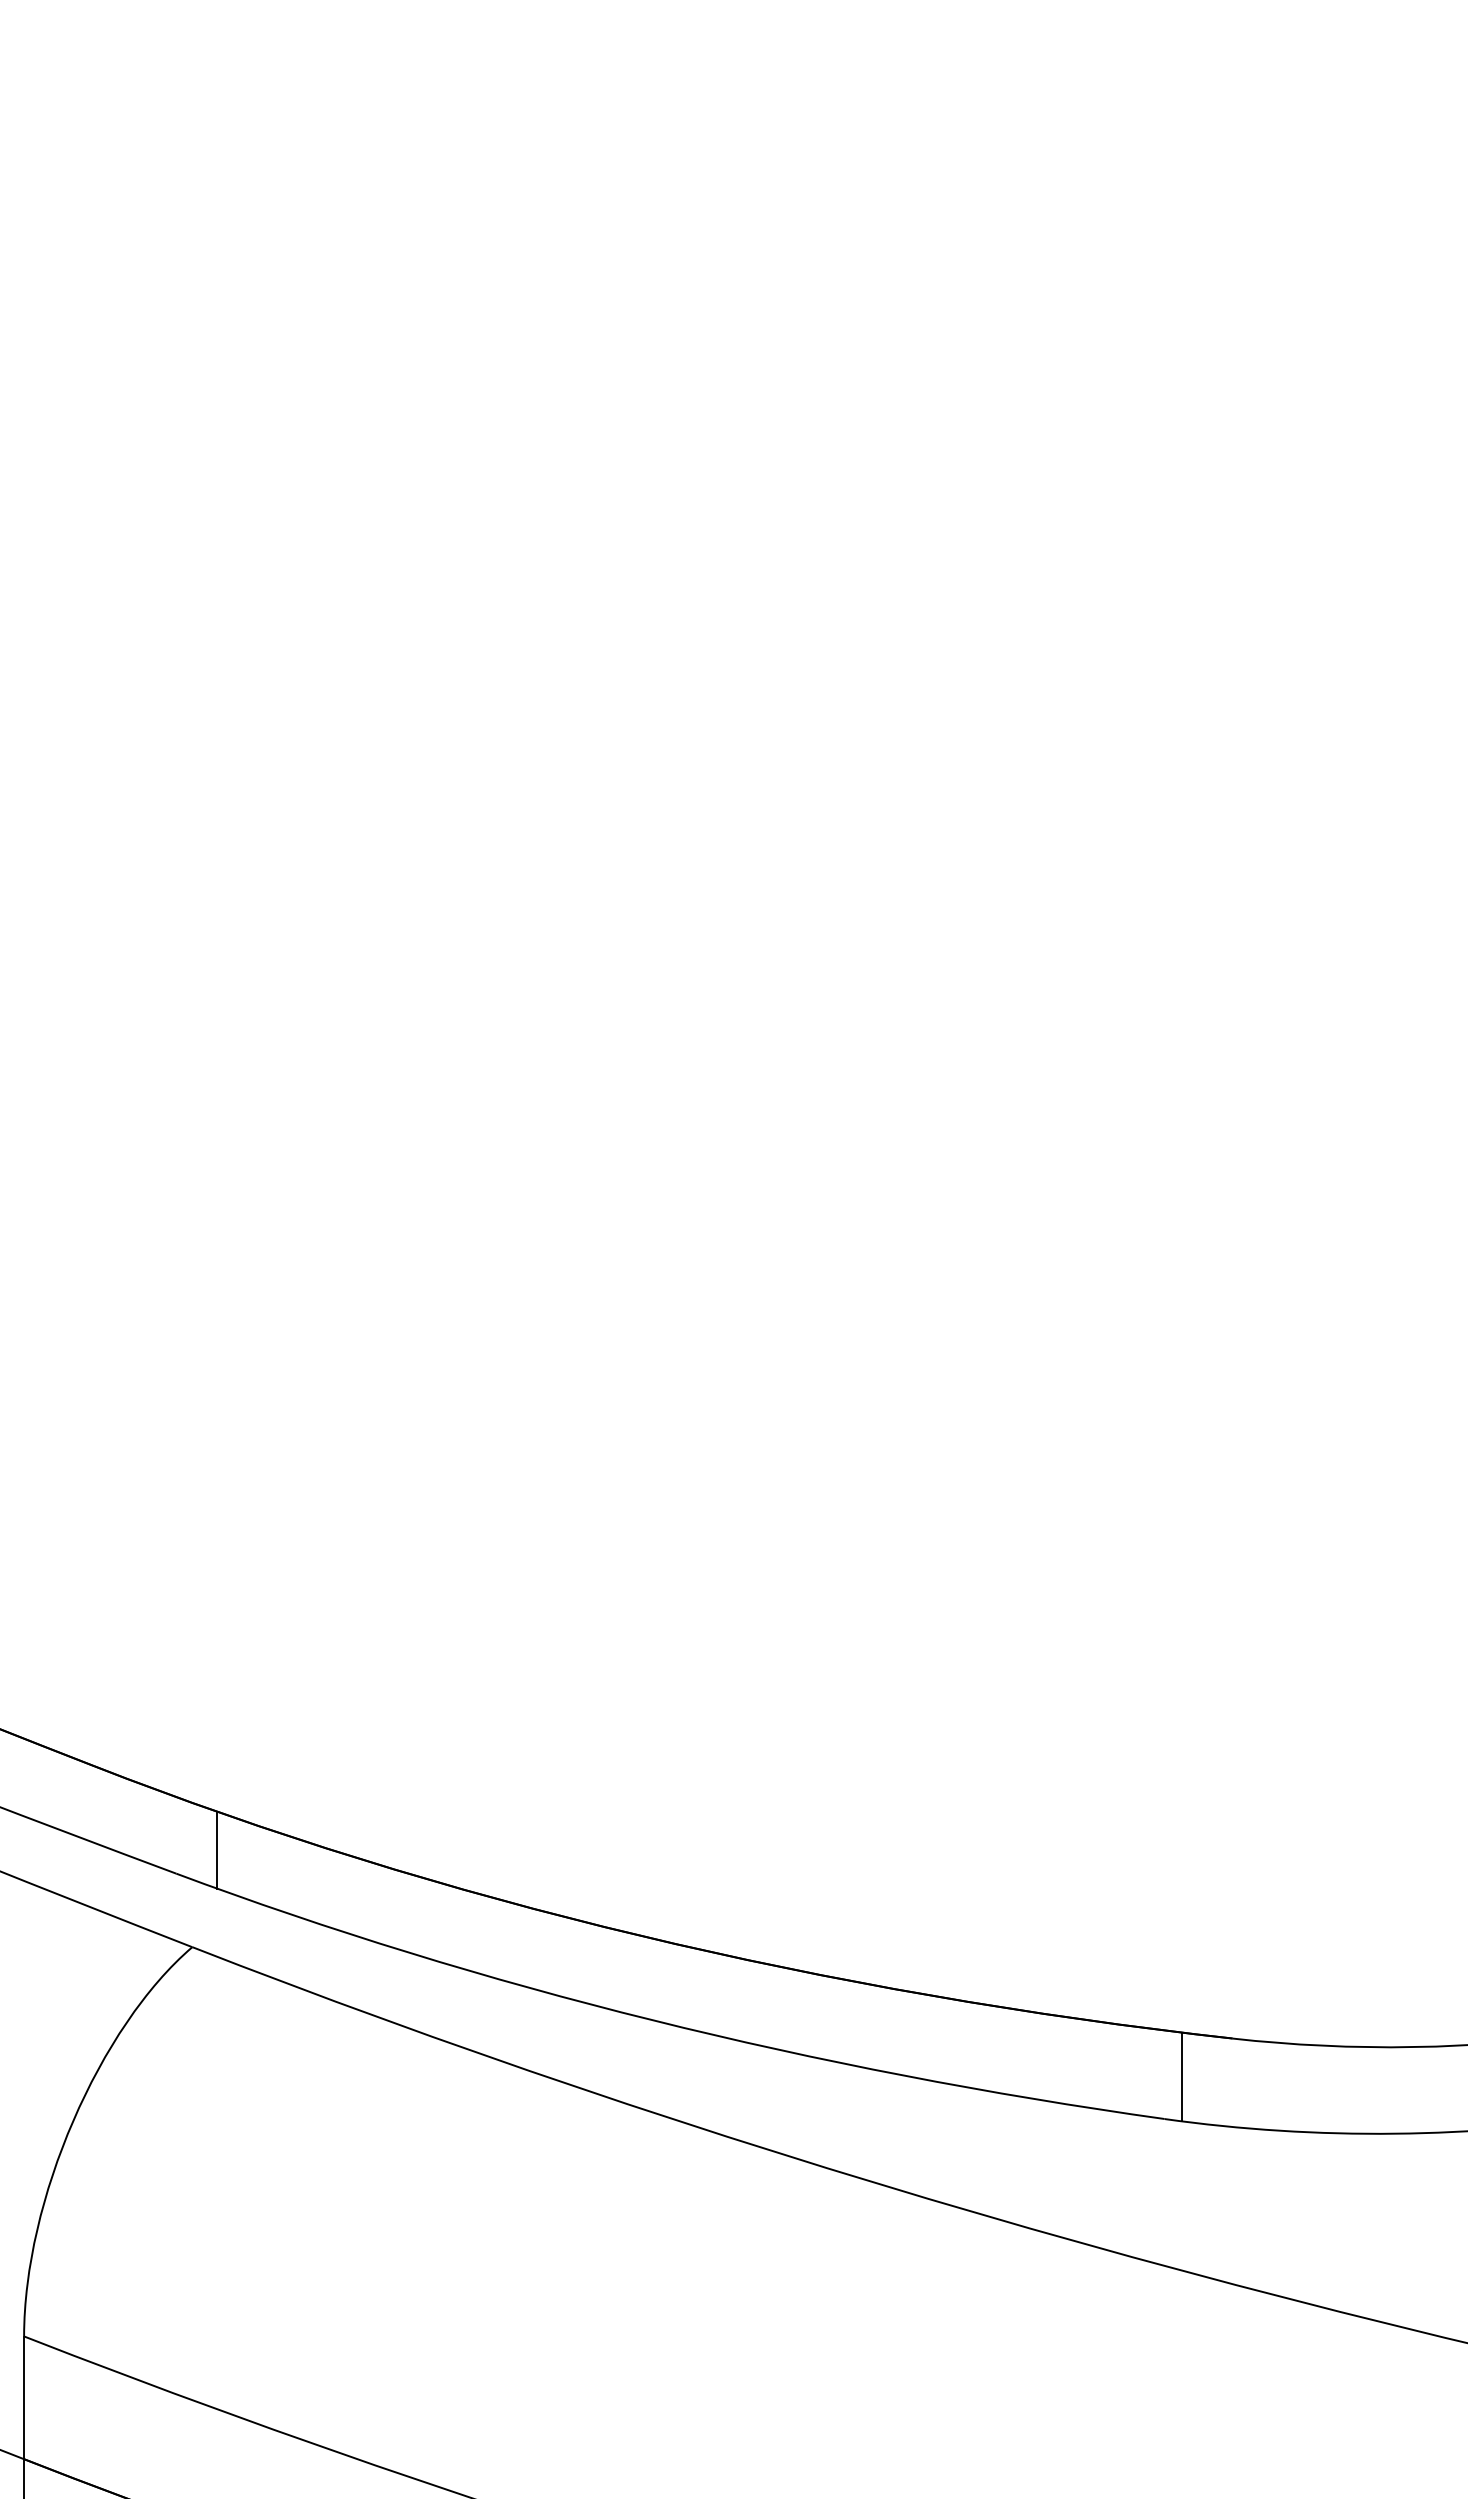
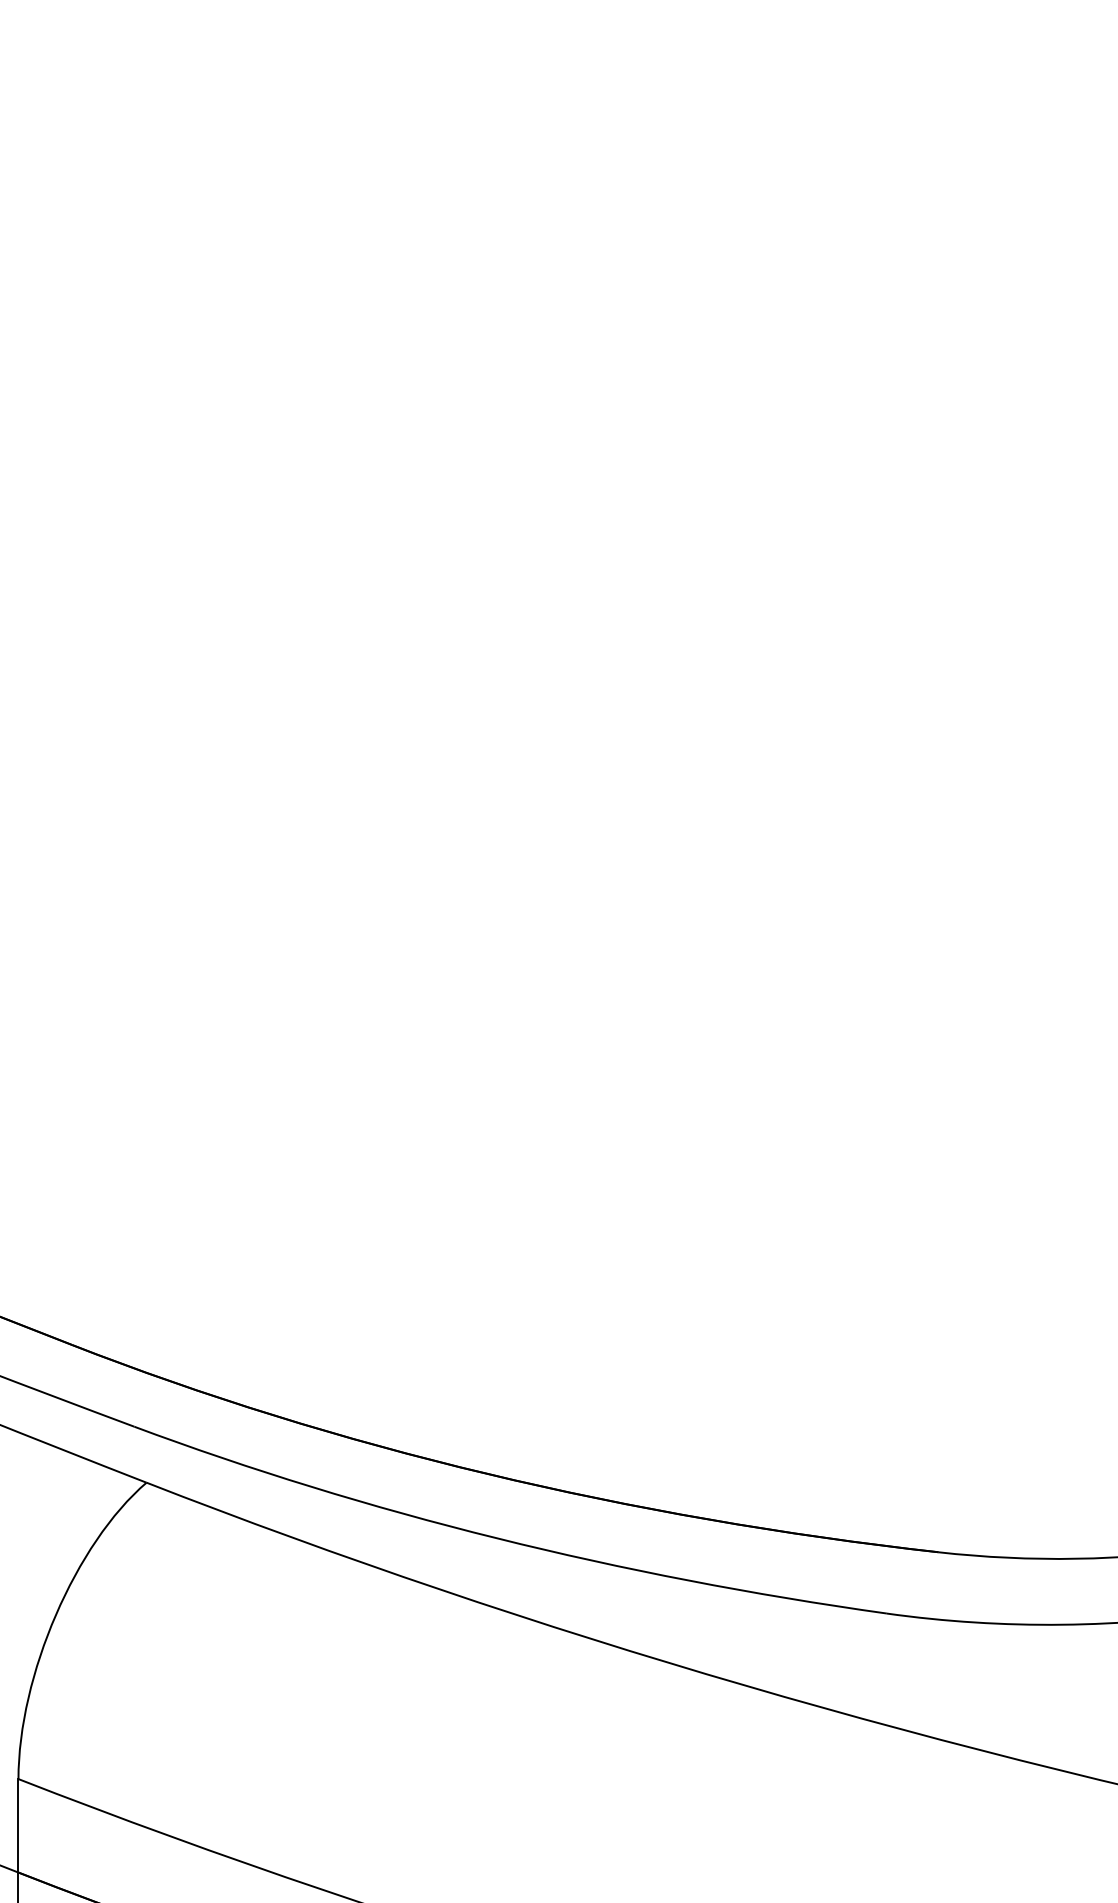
line: (217, 1849) -> (165, 1408), removed
line: (1182, 2076) -> (900, 1581), removed

